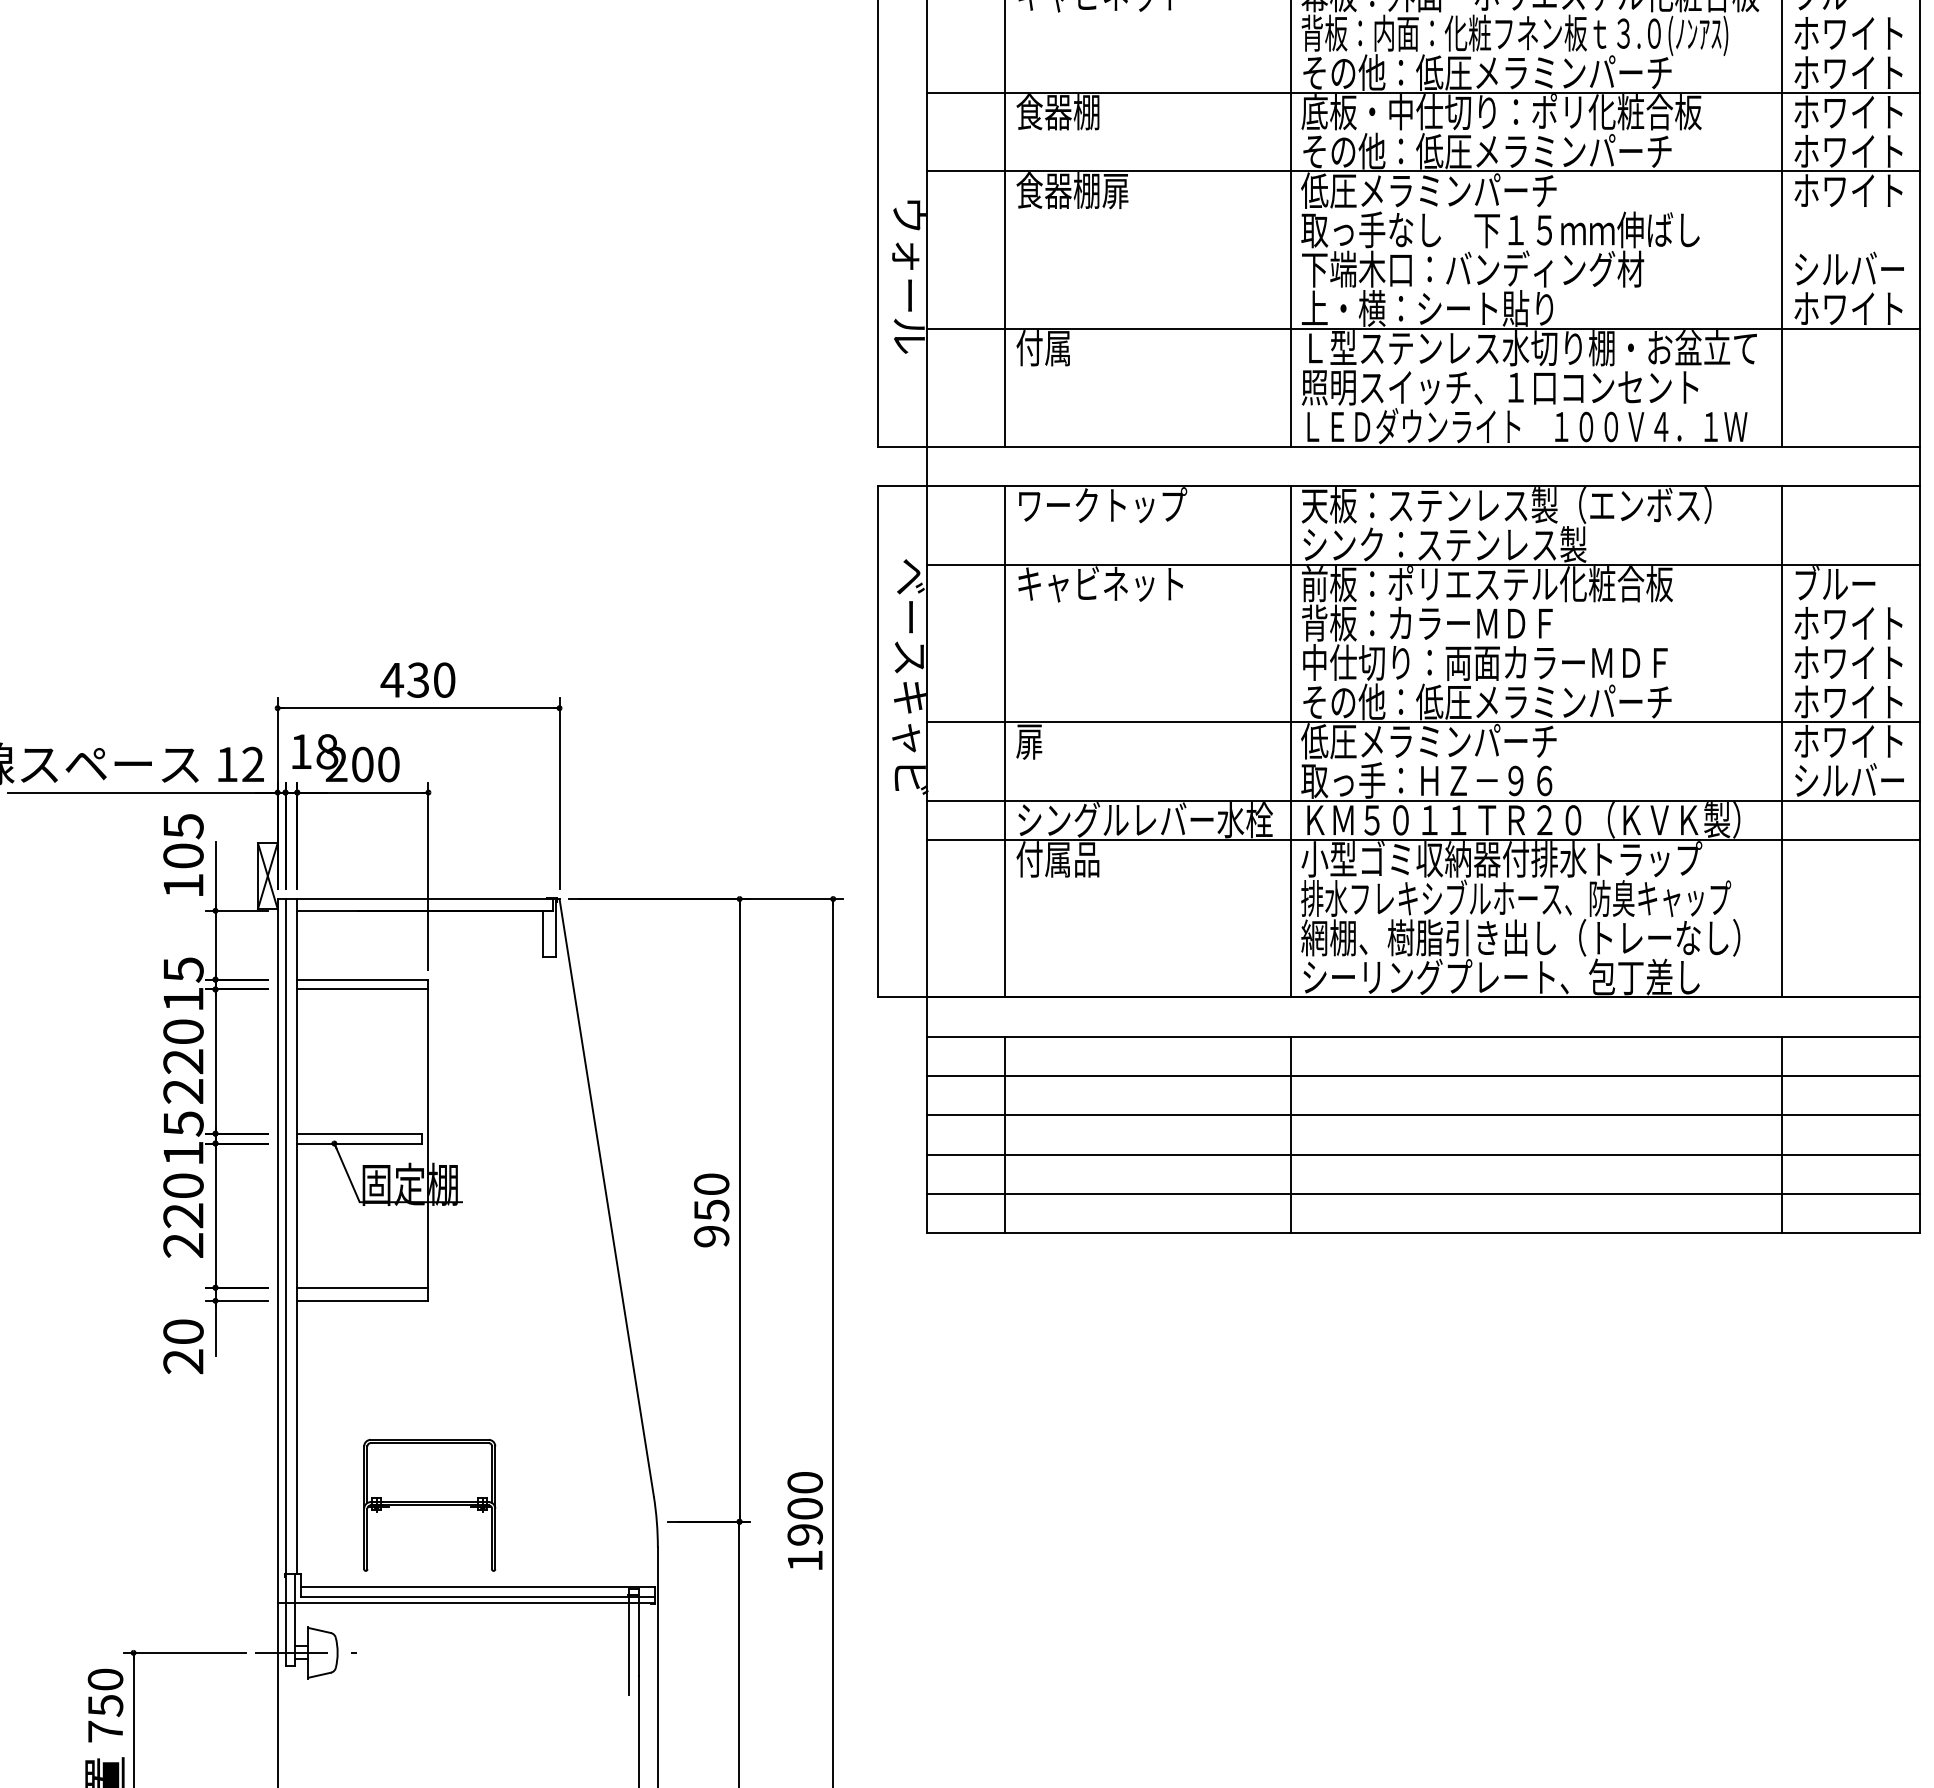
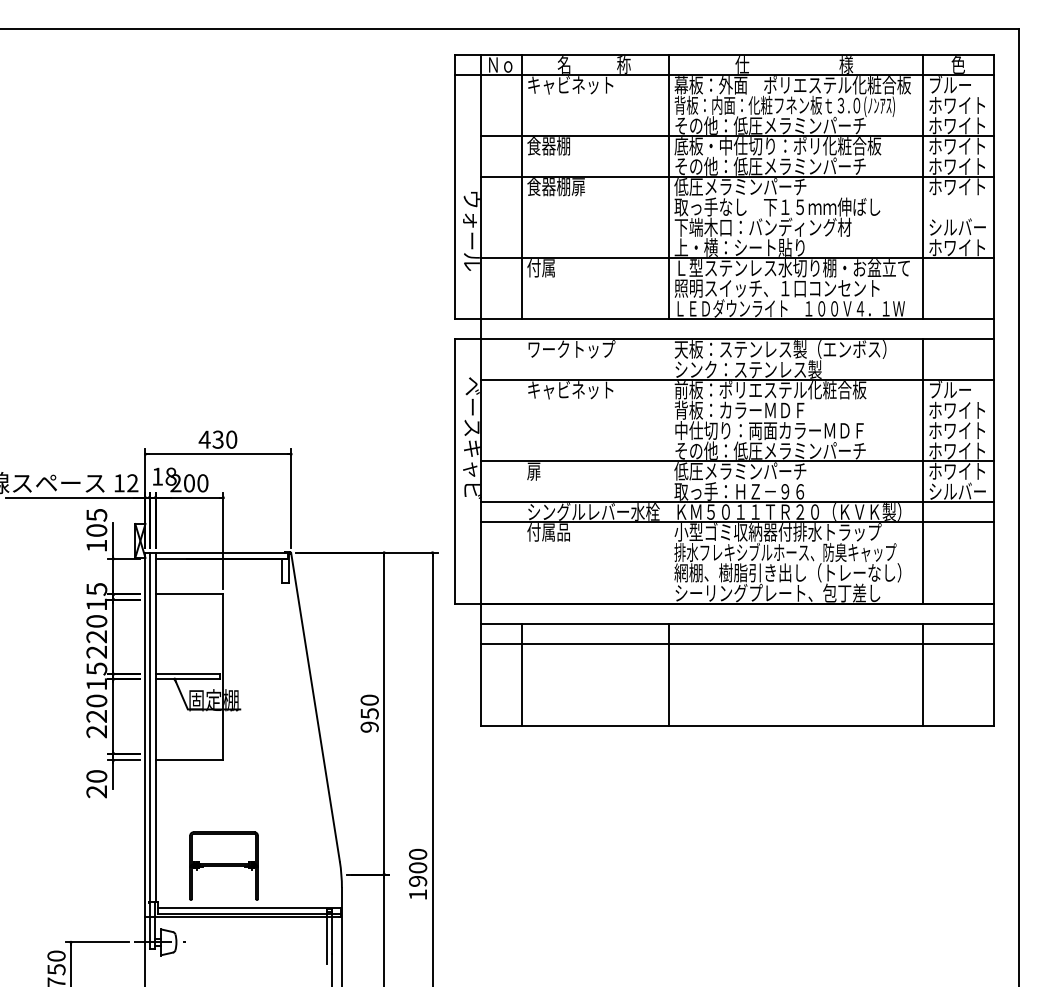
line: (1005, 741) -> (521, 471), removed
line: (1289, 741) -> (668, 471), removed
line: (362, 989) -> (189, 599), removed
line: (1423, 1115) -> (737, 664), removed
line: (1423, 1153) -> (737, 684), removed
line: (1423, 1194) -> (737, 705), removed
line: (362, 1287) -> (189, 753), removed

